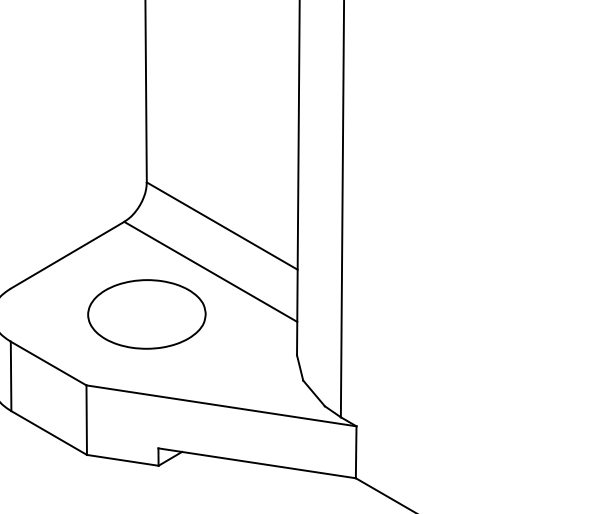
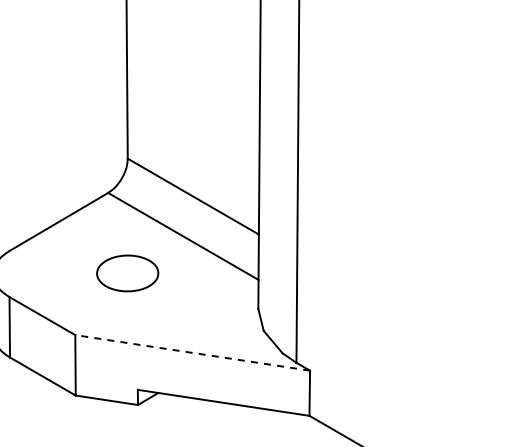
part: (146, 314) -> (127, 273), size x0.6
line: (221, 405) -> (192, 352), solid -> dashed

